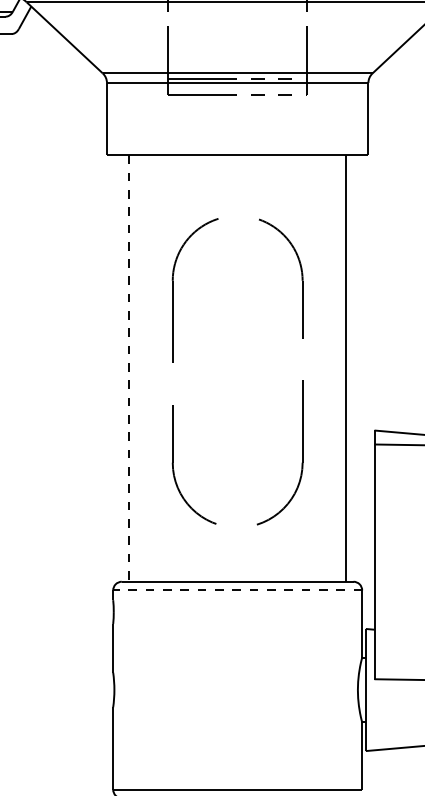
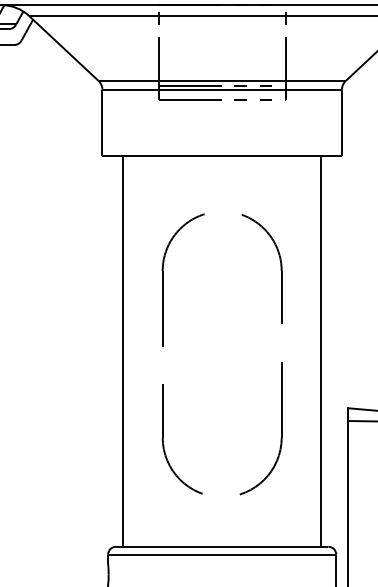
line: (129, 369) -> (123, 352), dashed -> solid
line: (237, 590) -> (222, 554), dashed -> solid

